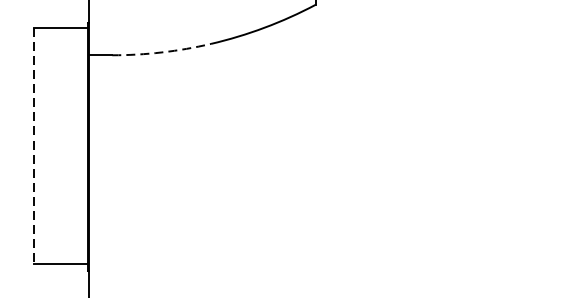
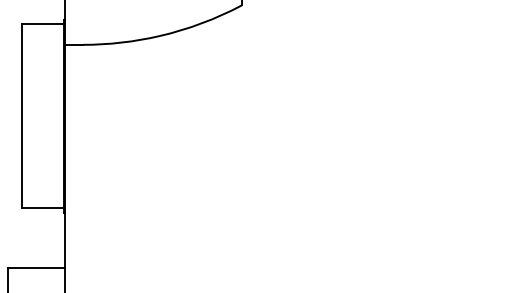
arc: (161, 52) -> (121, 42), dashed -> solid
line: (33, 146) -> (21, 116), dashed -> solid

